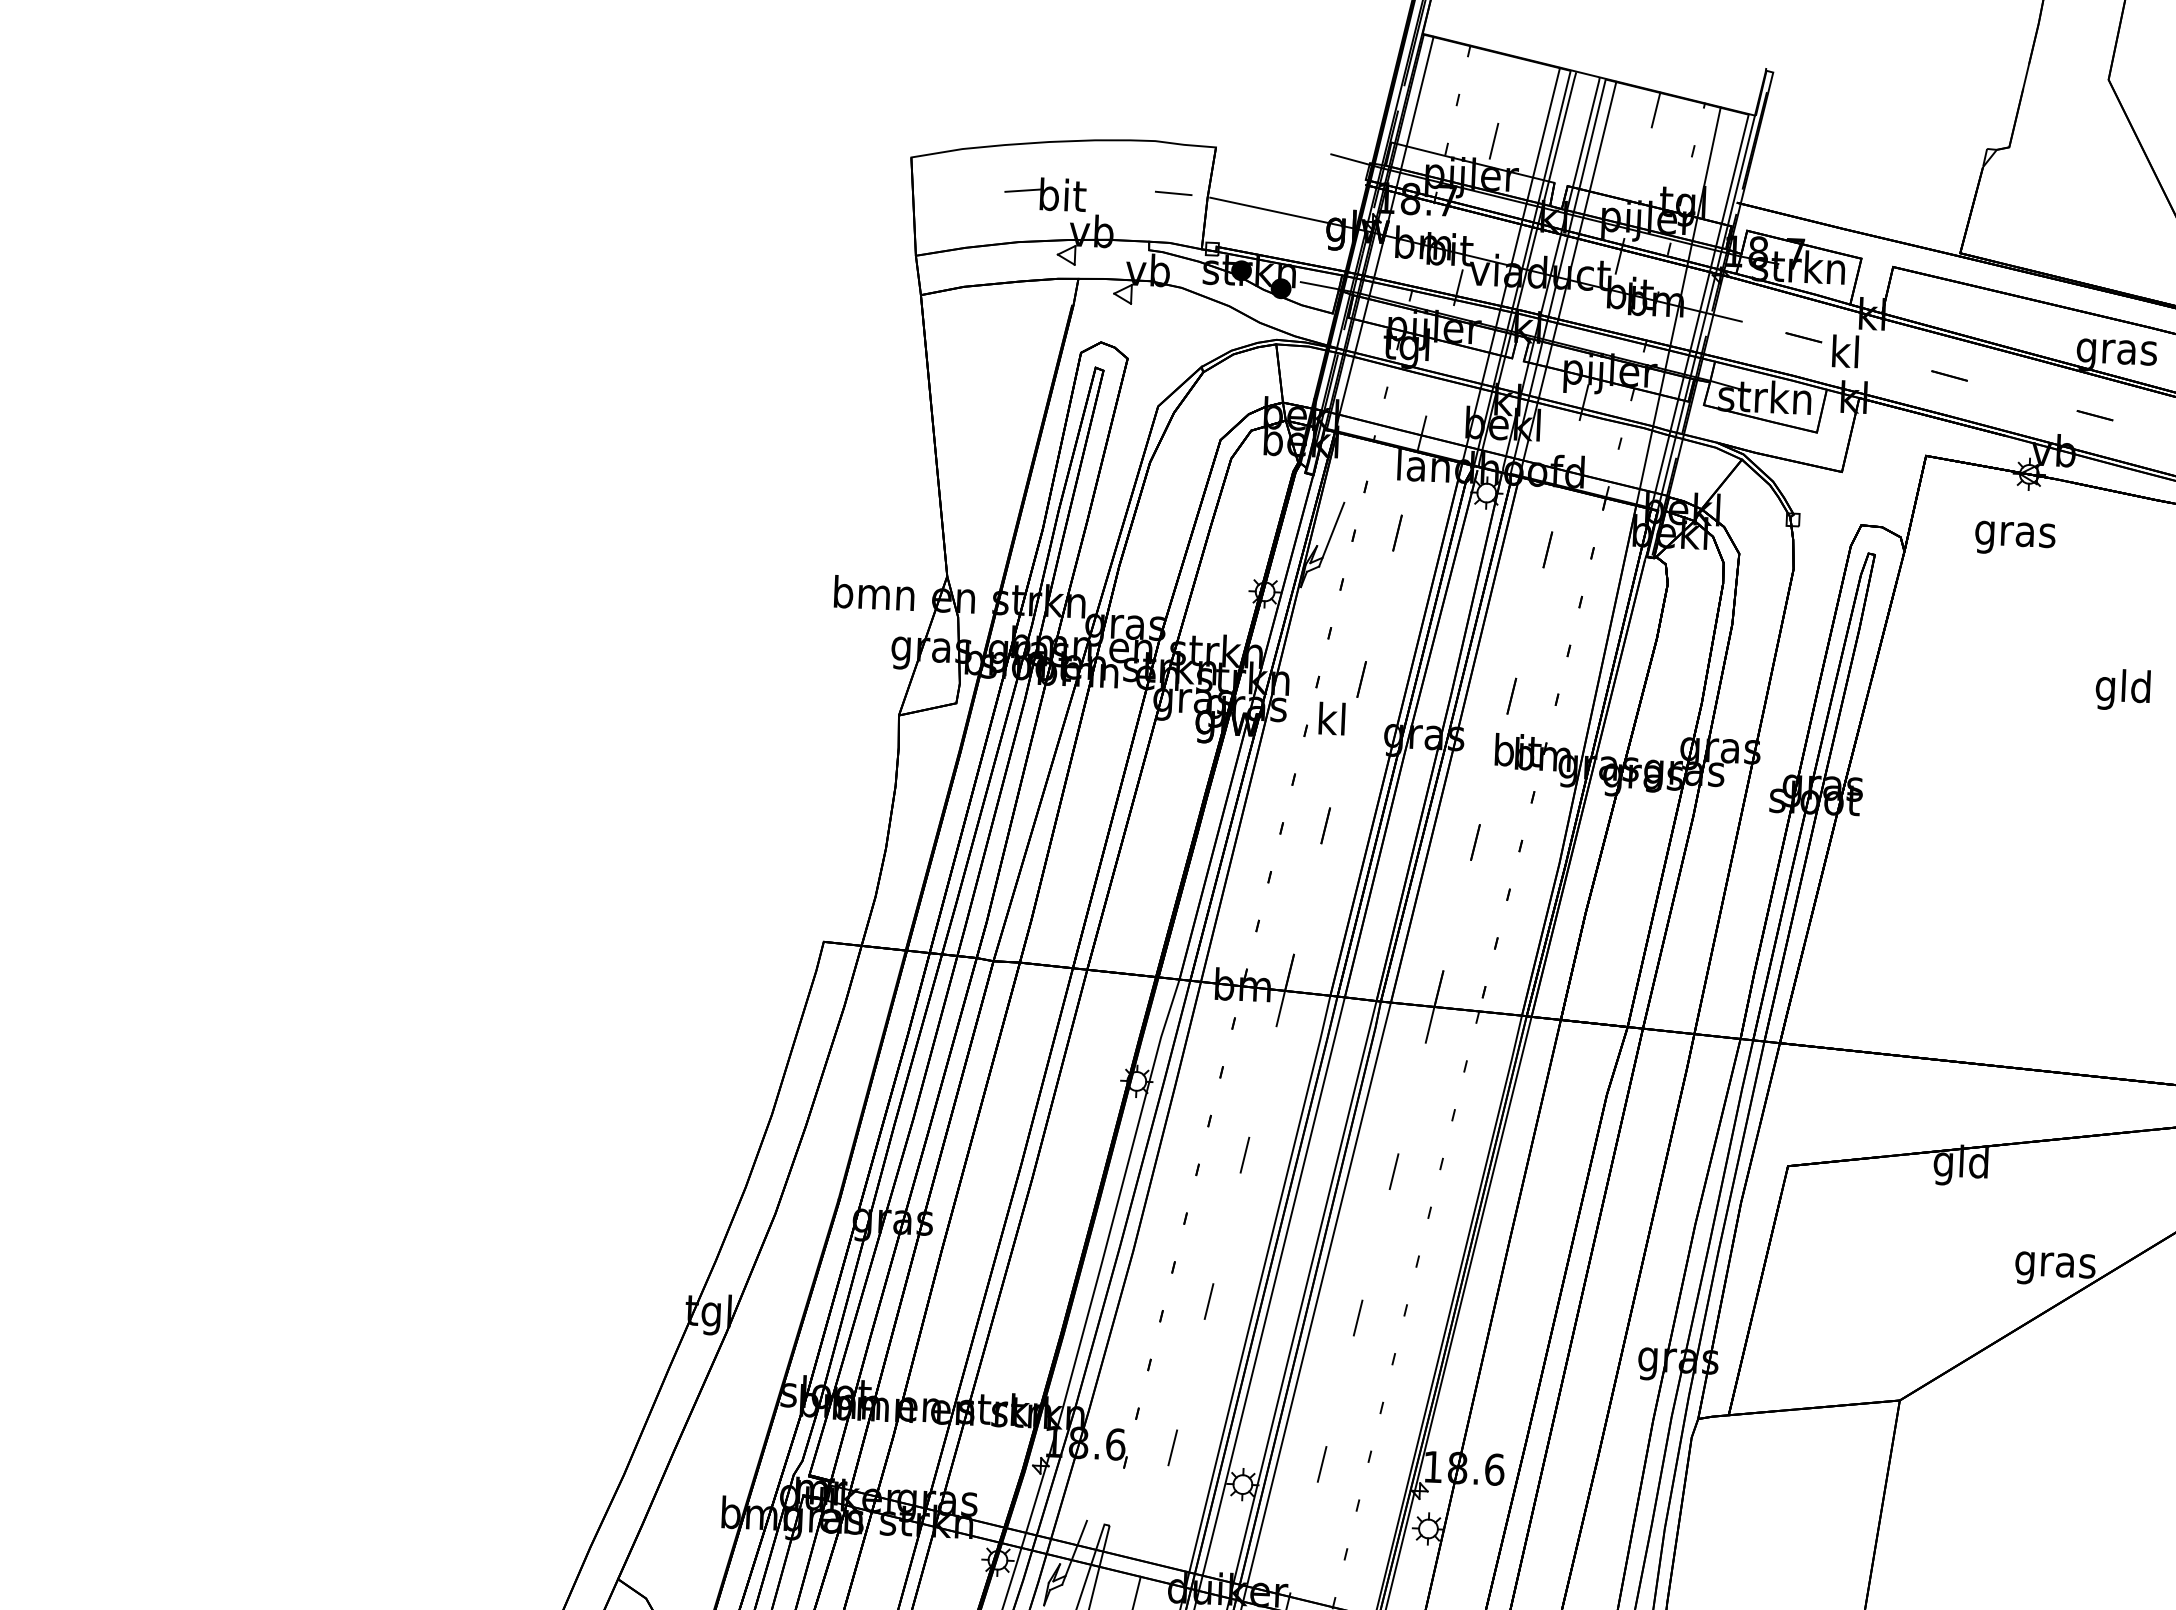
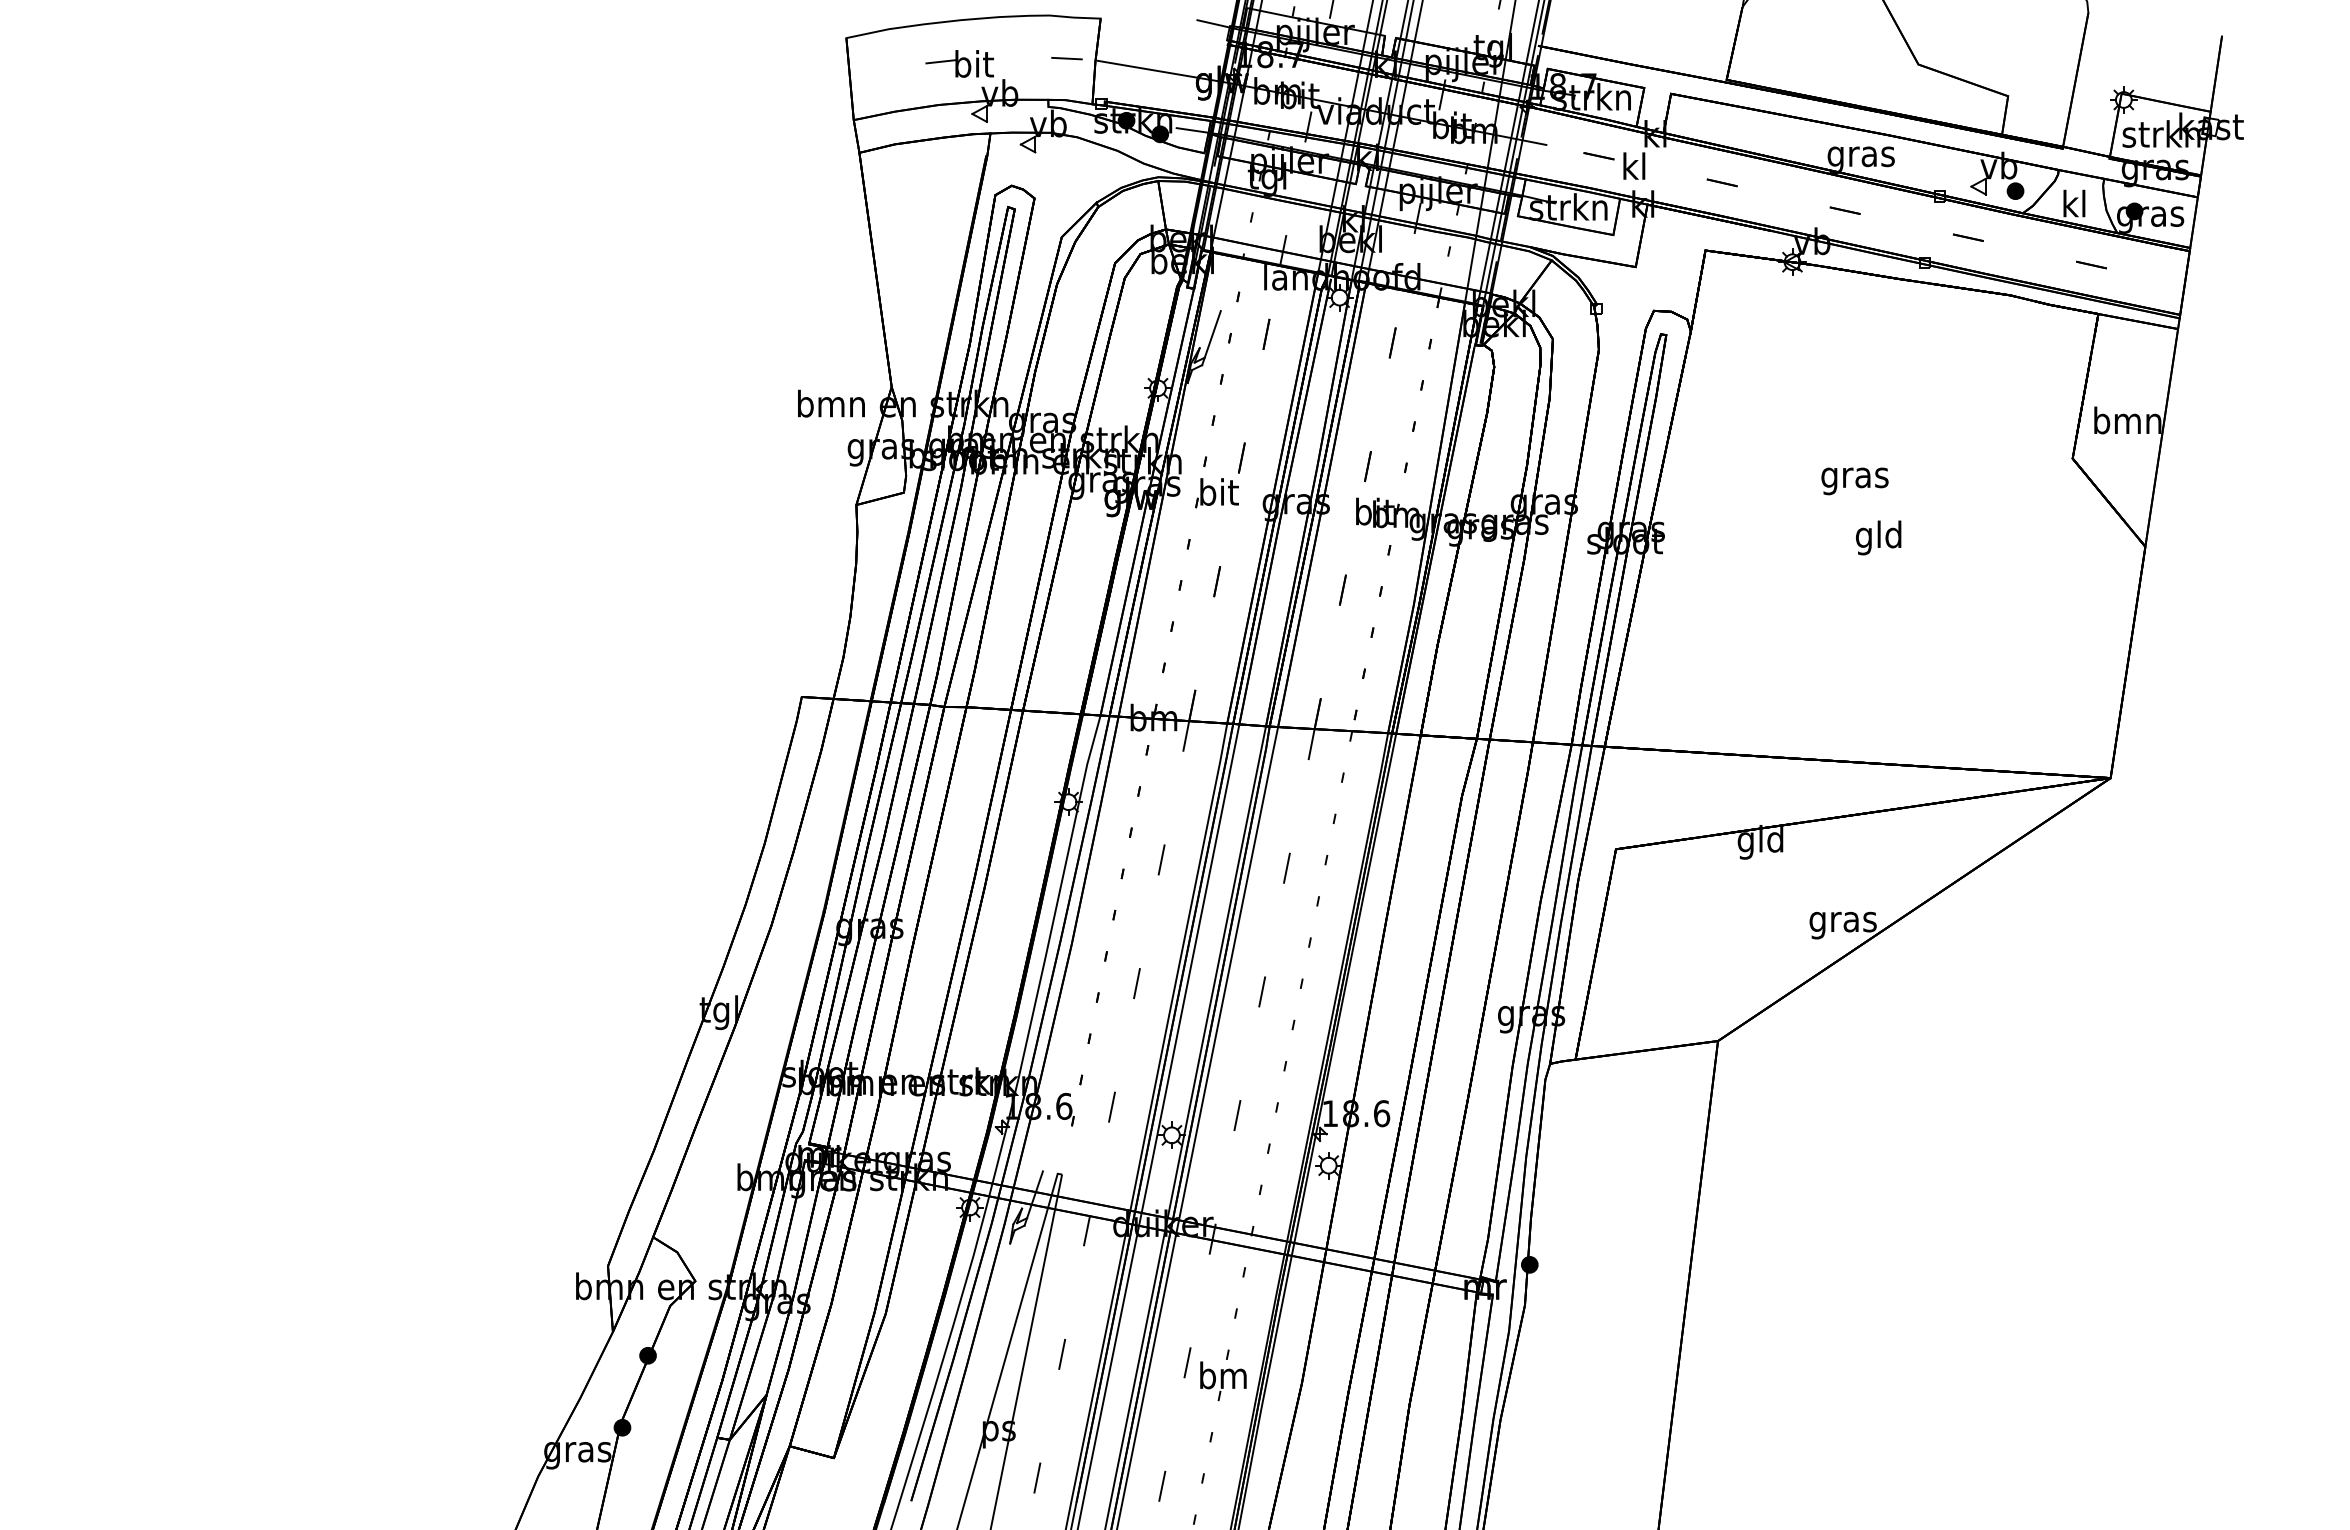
text: (2014, 538) -> (1854, 481), moved
text: (2122, 689) -> (1878, 537), moved
text: (1333, 718) -> (1219, 491), kl -> bit

